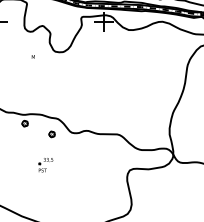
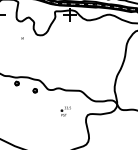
part: (45, 165) -> (65, 111), moved

